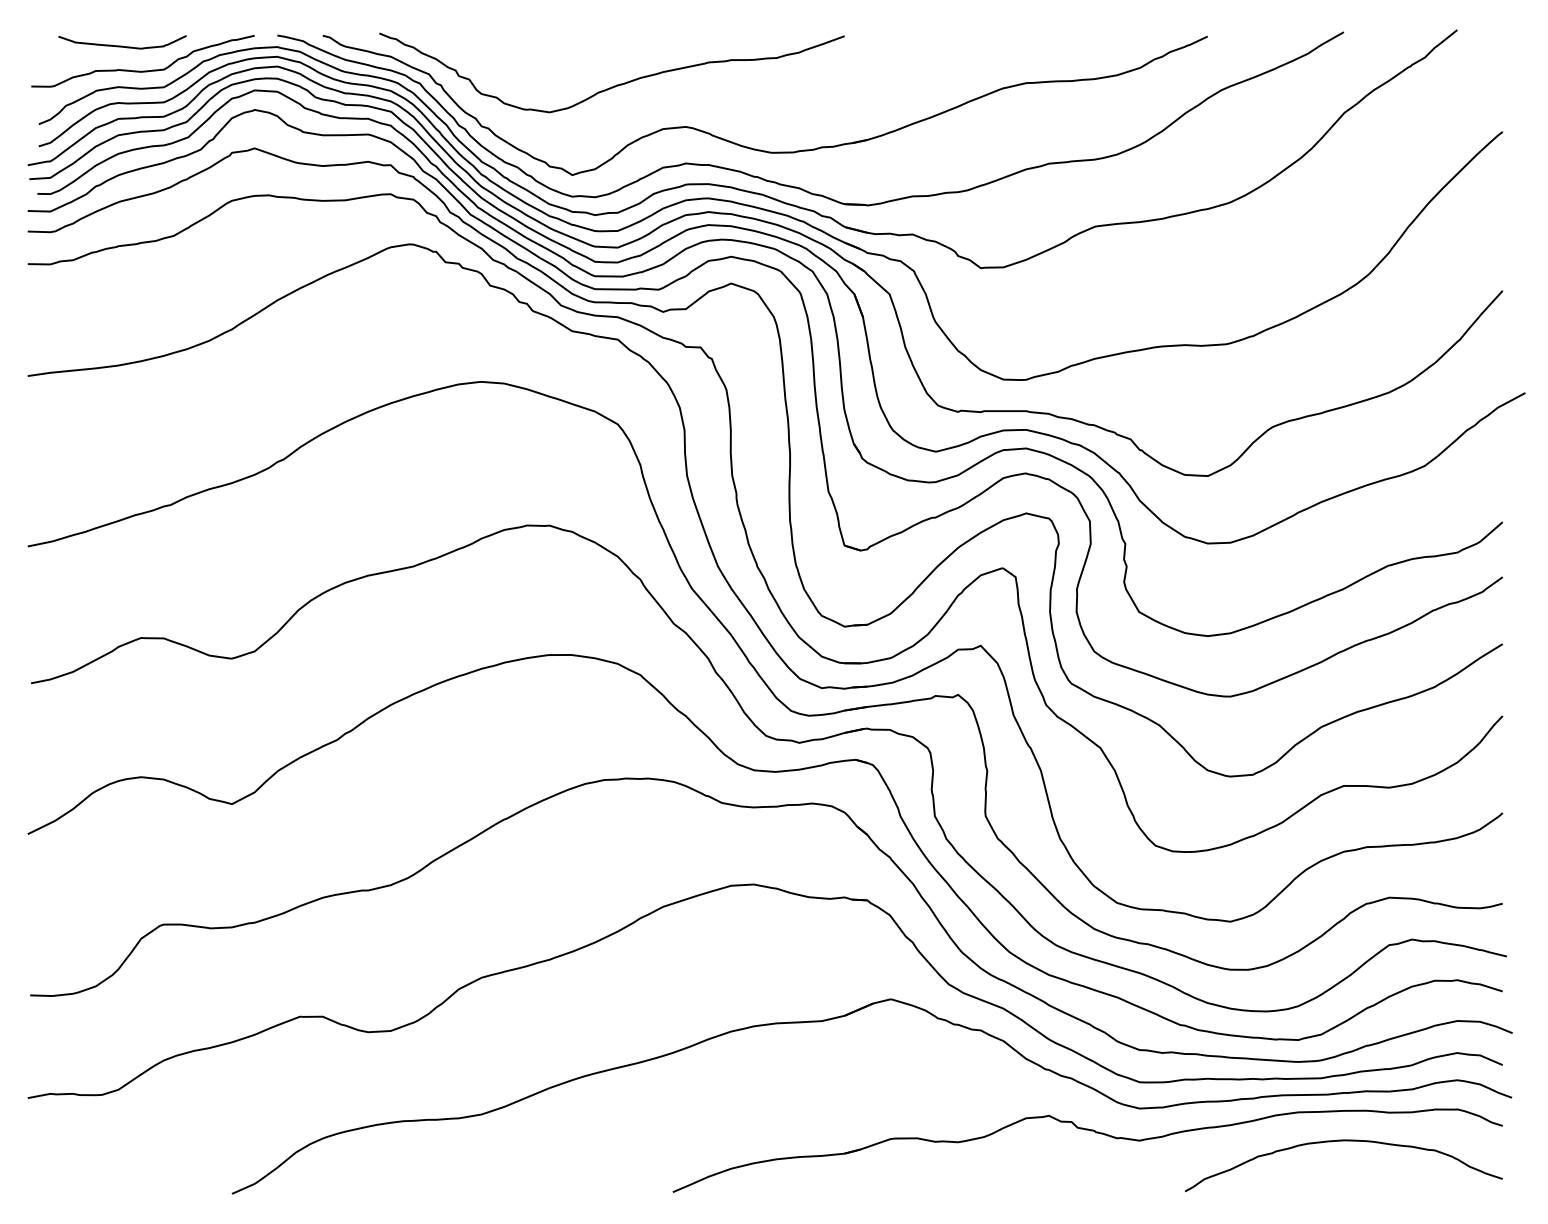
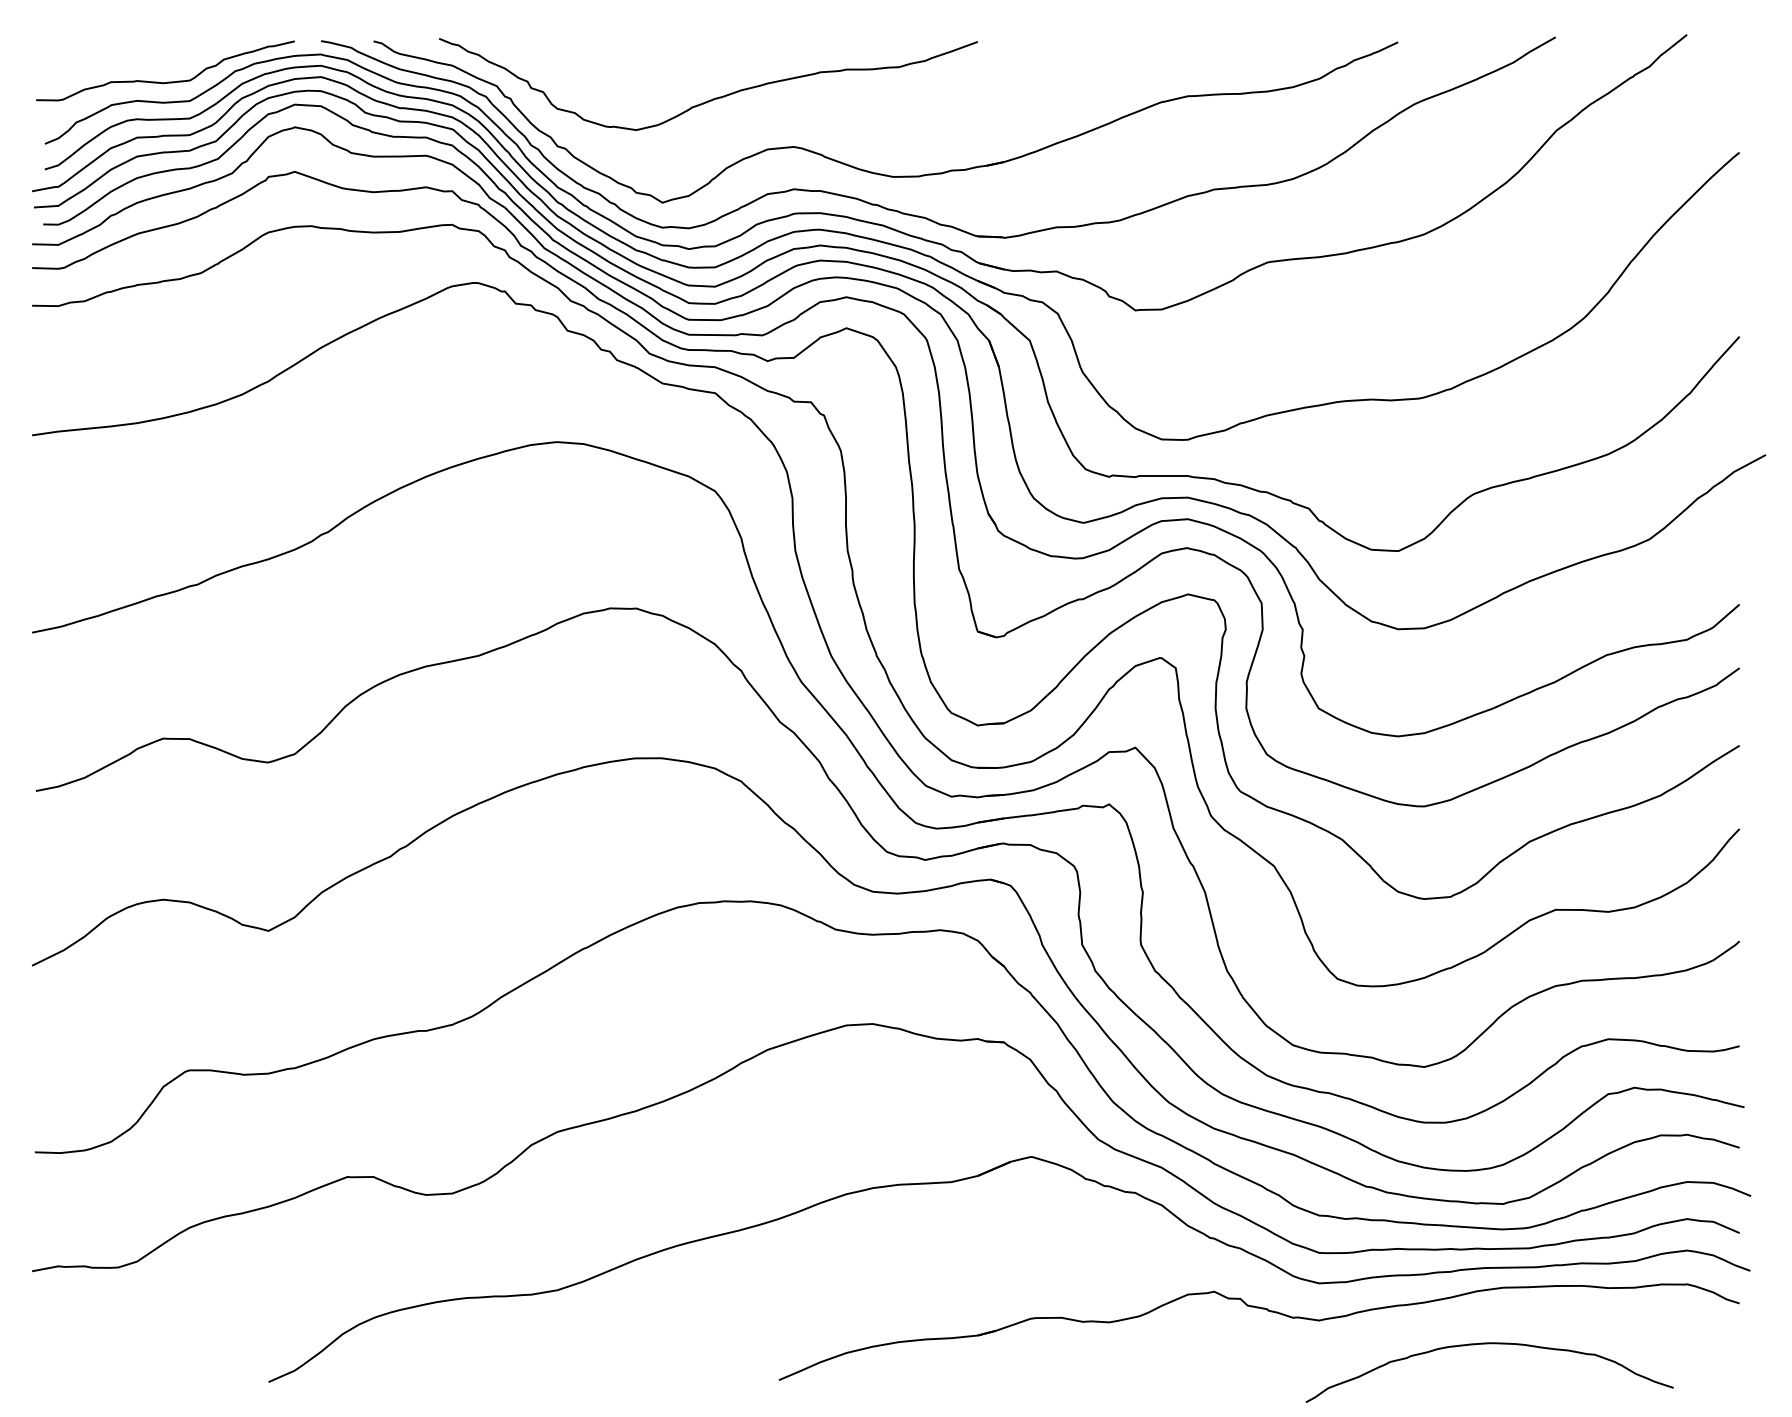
curve: (119, 45) -> (138, 52), removed
curve: (1343, 1141) -> (1489, 1344), moved

